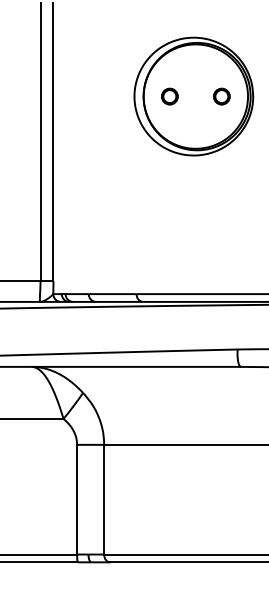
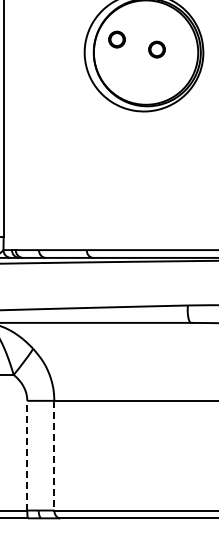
part: (169, 96) -> (116, 39), moved
part: (221, 96) -> (156, 49), moved
line: (77, 499) -> (27, 455), solid -> dashed
line: (104, 499) -> (54, 455), solid -> dashed

